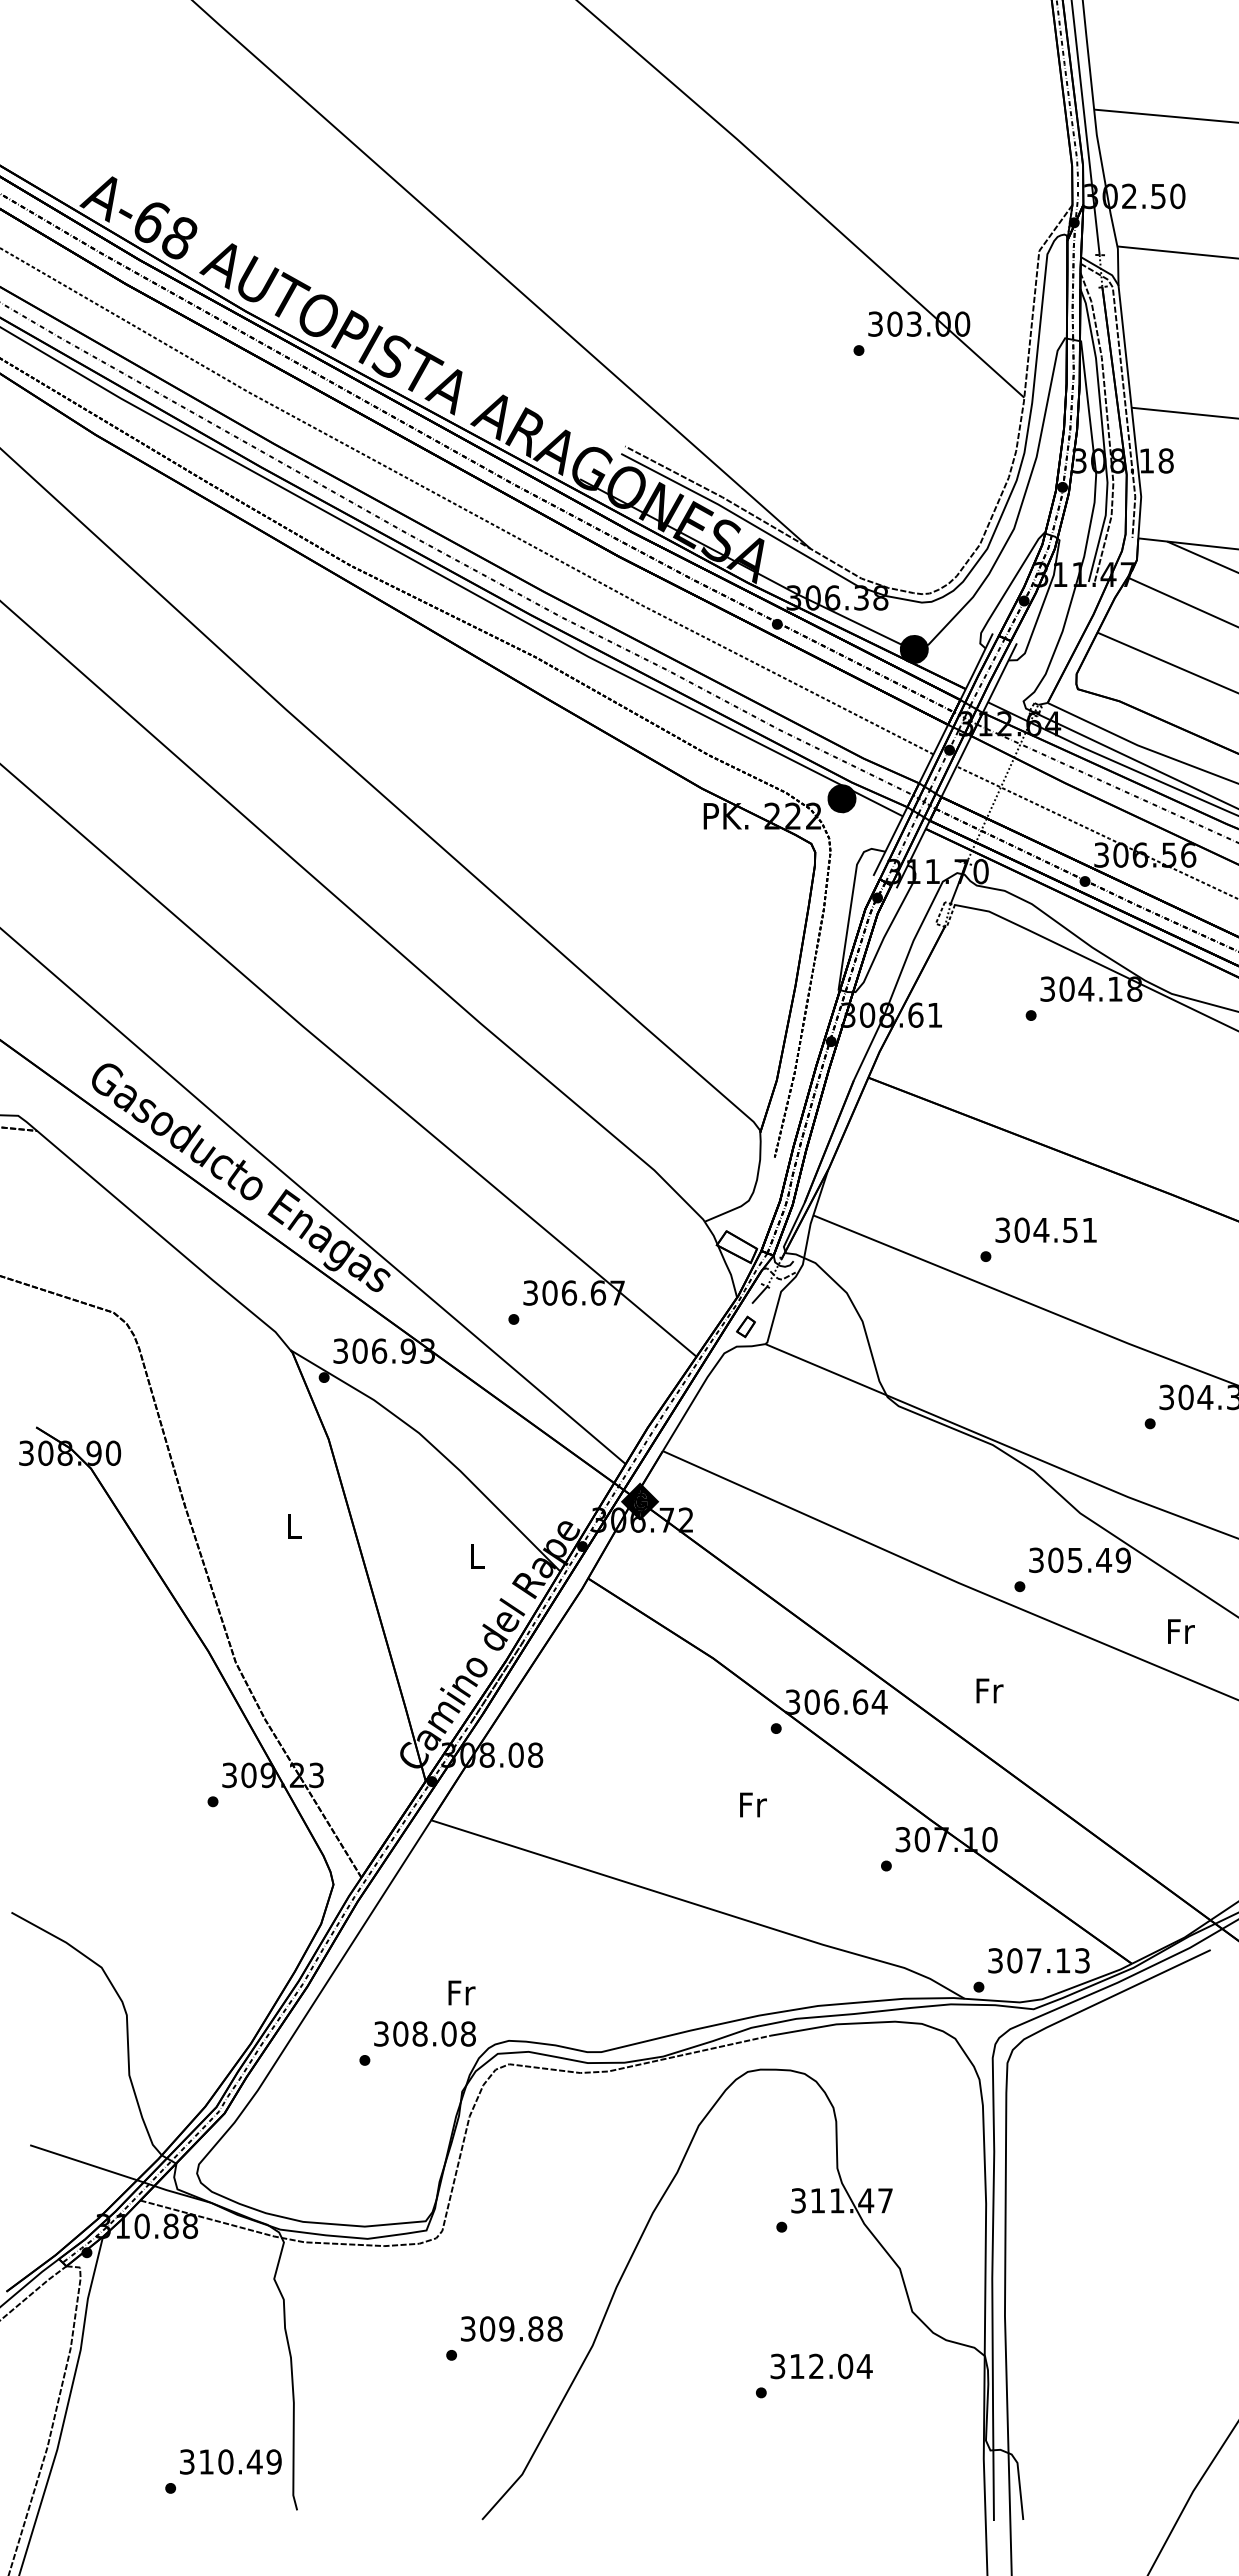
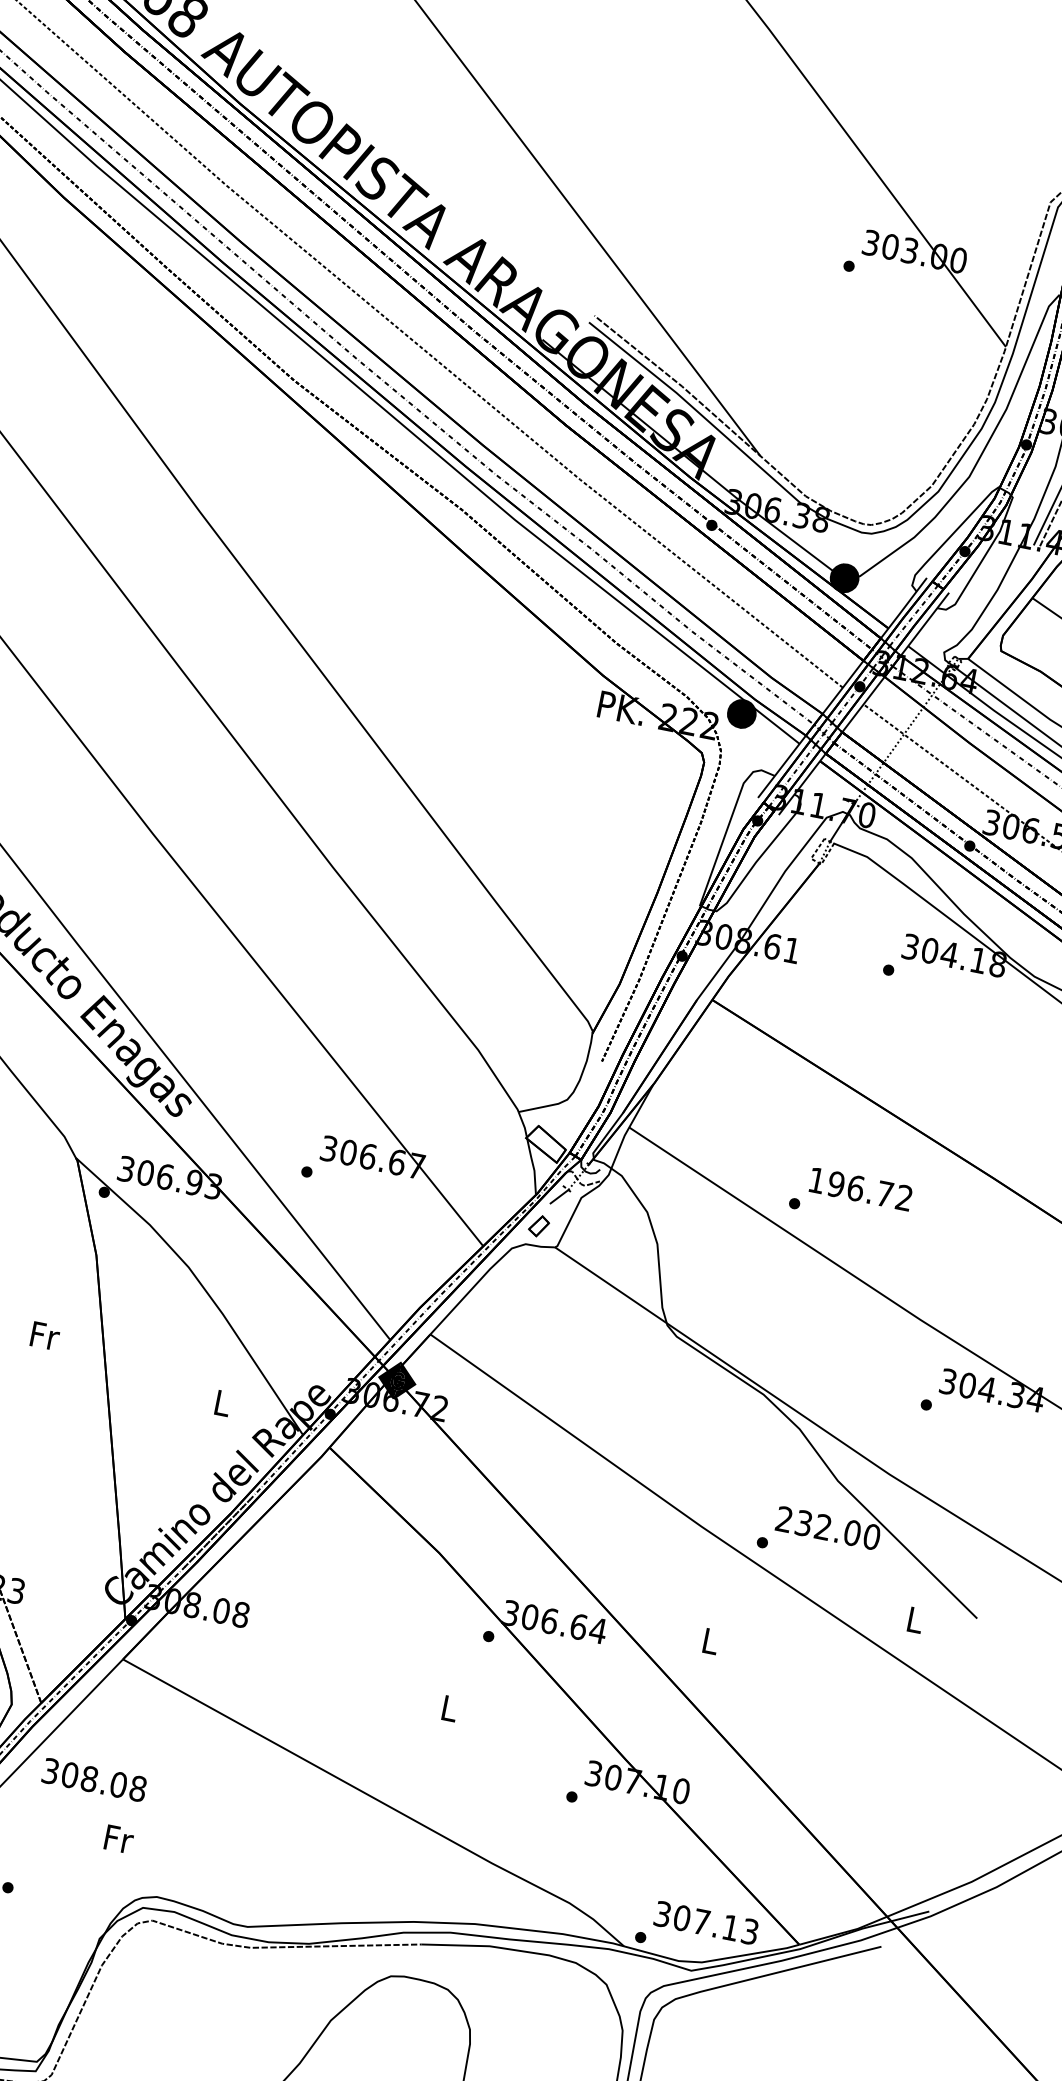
text: (1045, 1229) -> (860, 1188), 304.51 -> 196.72
text: (294, 1526) -> (44, 1336), L -> Fr
text: (1080, 1560) -> (828, 1528), 305.49 -> 232.00
text: (1181, 1631) -> (916, 1620), Fr -> L
text: (989, 1690) -> (710, 1641), Fr -> L
text: (753, 1804) -> (450, 1708), Fr -> L
text: (424, 2033) -> (94, 1779), moved

